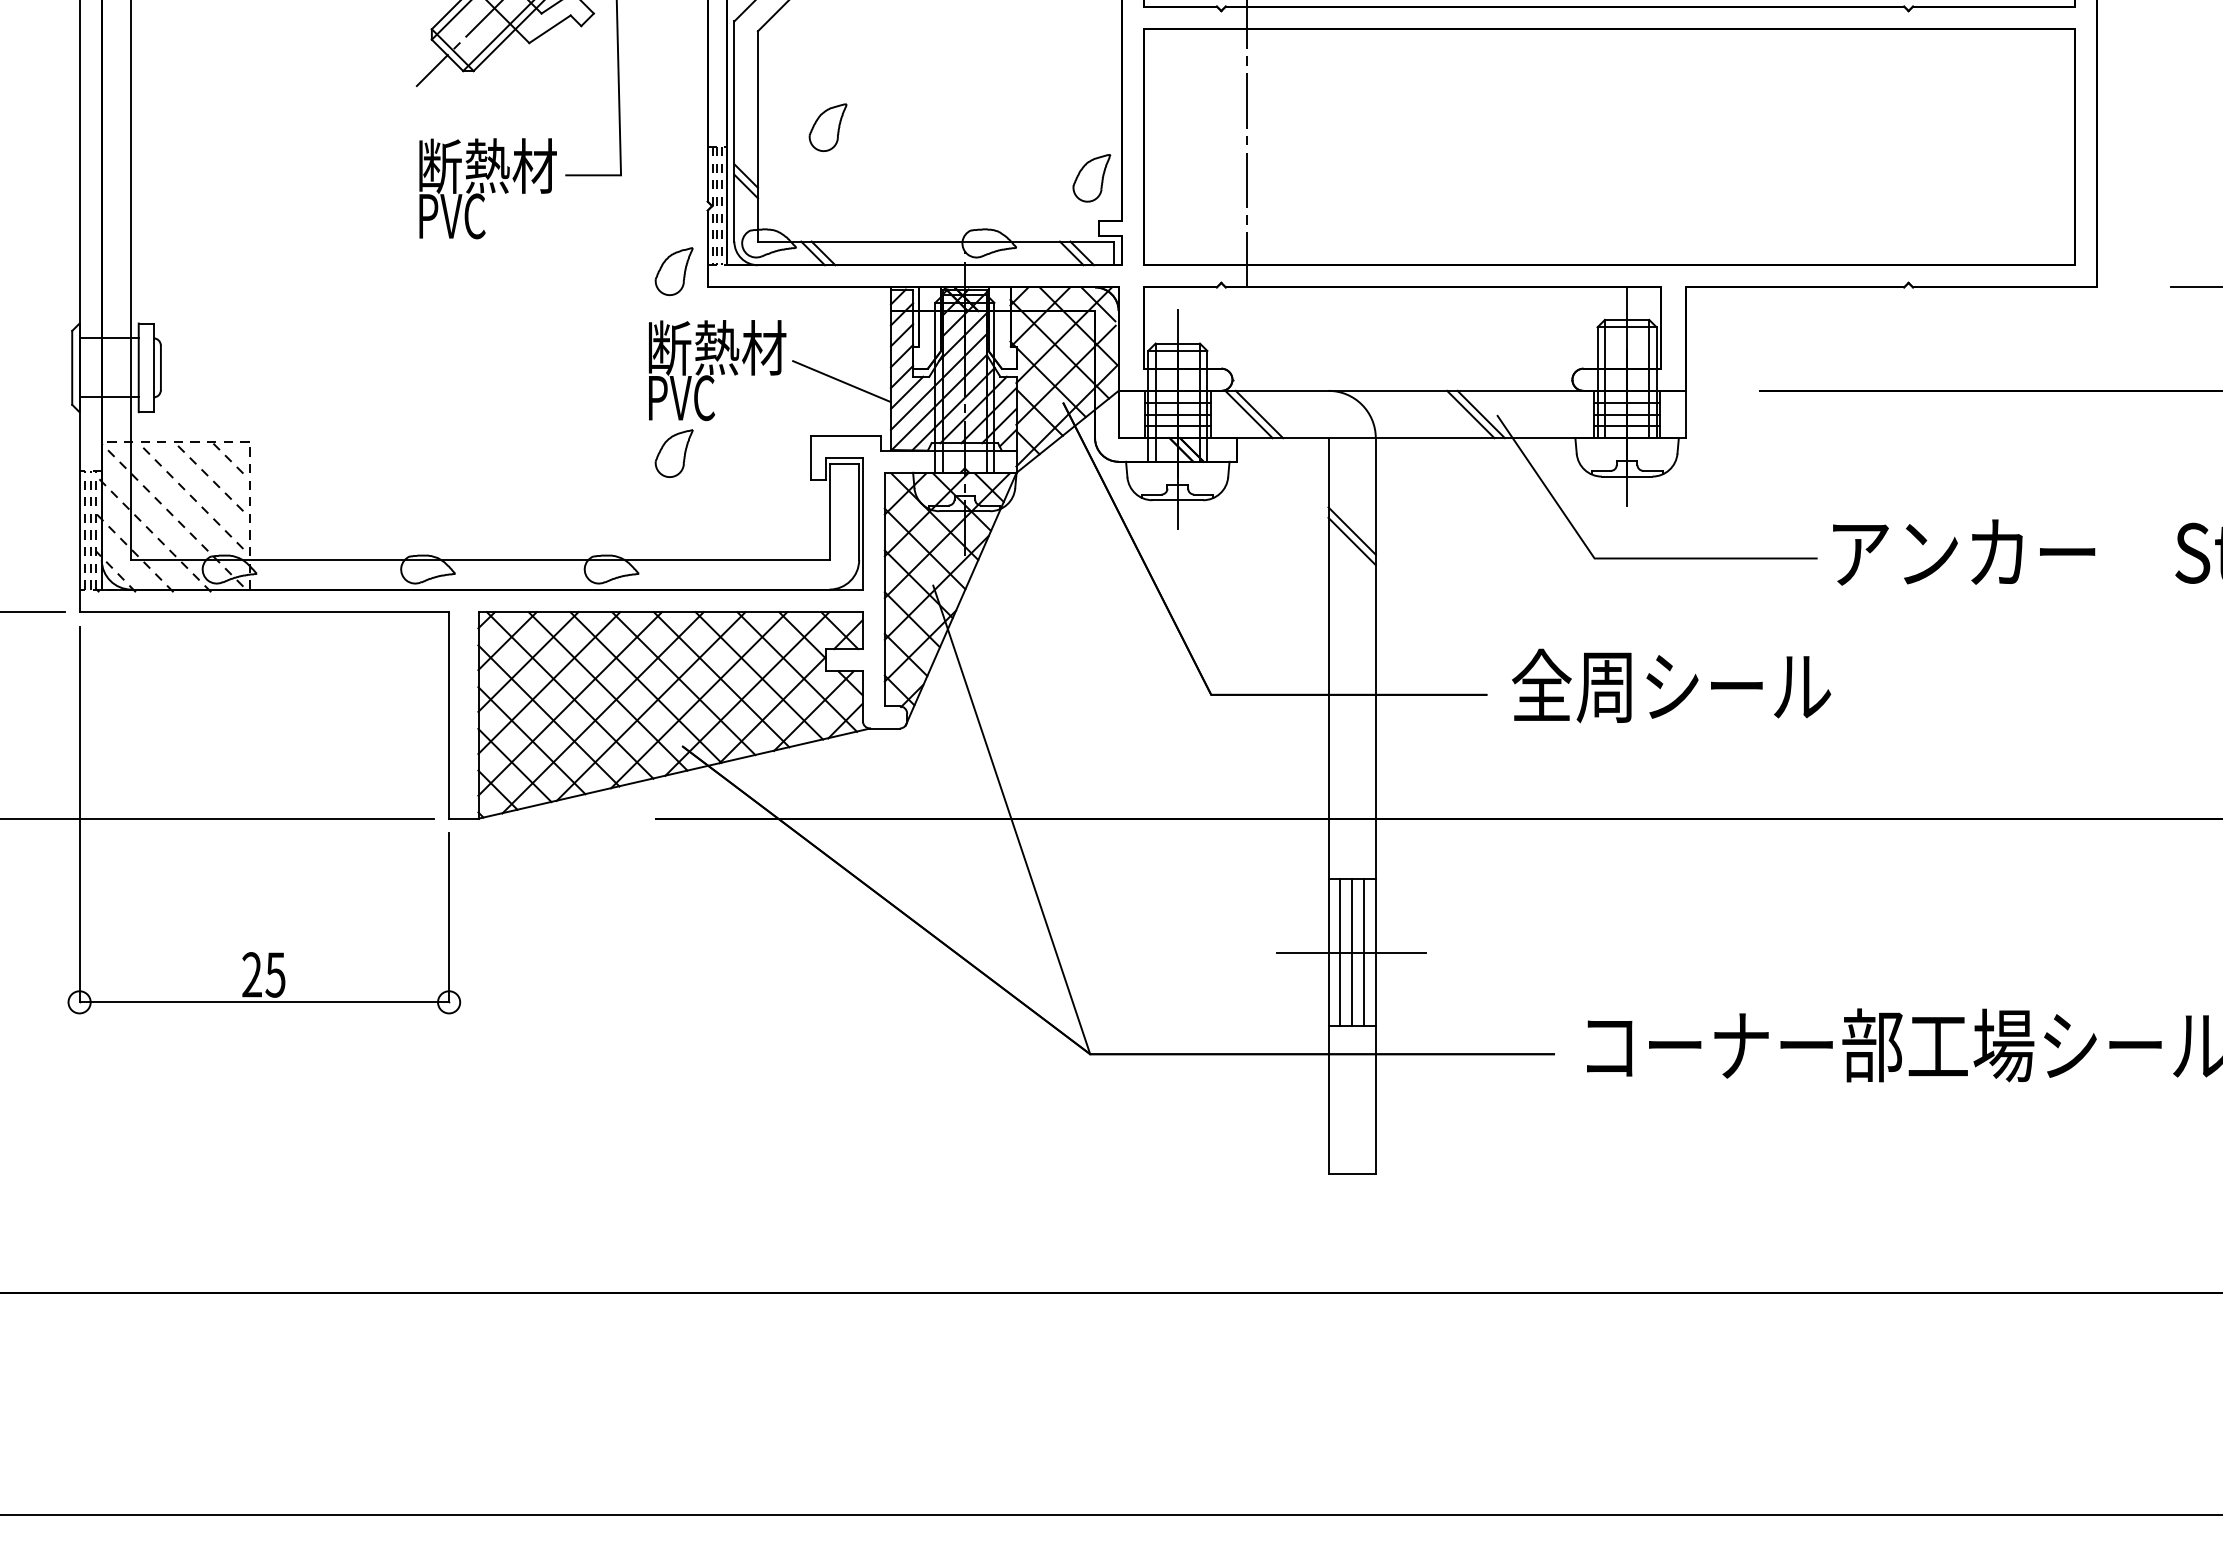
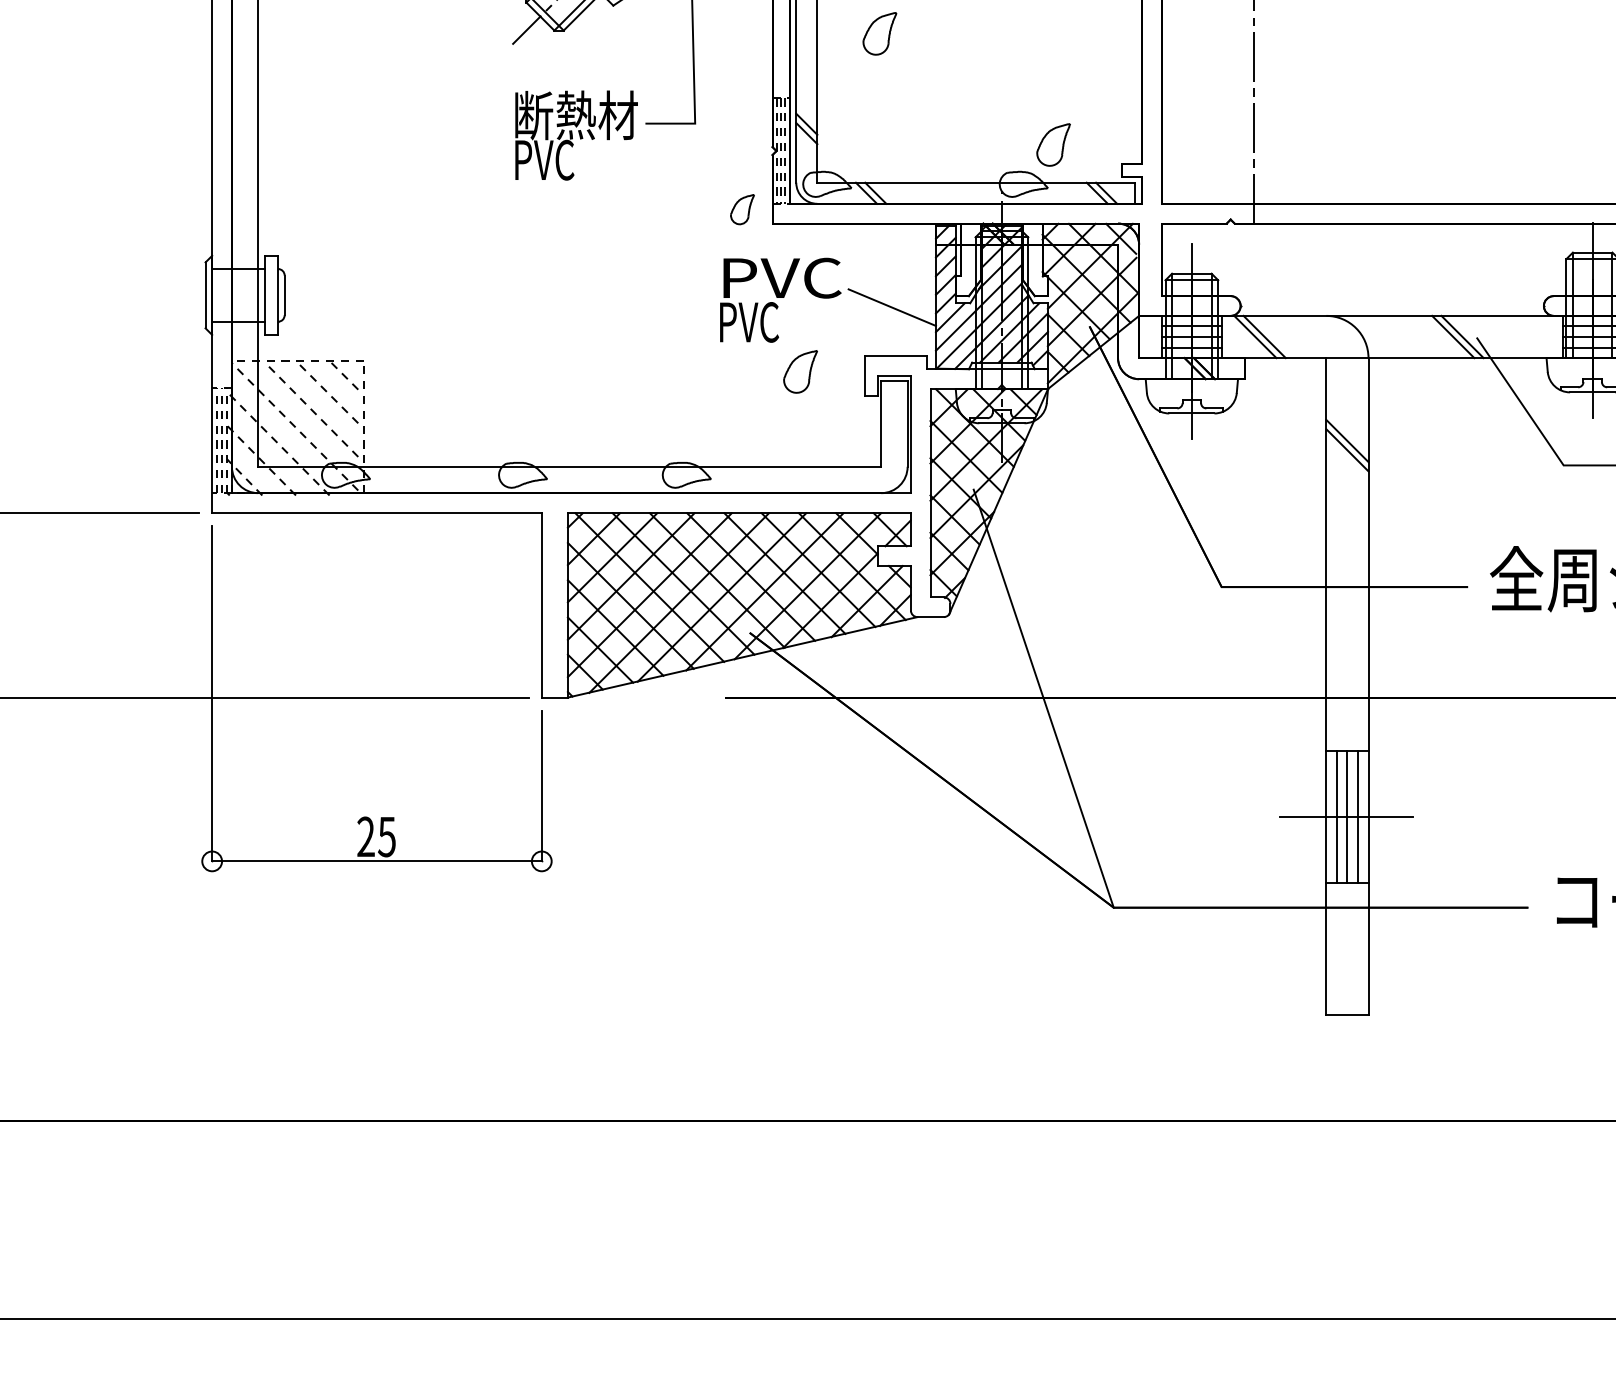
part: (827, 127) -> (879, 33), moved
part: (1091, 178) -> (1053, 145), moved
part: (673, 271) -> (741, 209), size x0.7
text: (717, 347) -> (781, 277), 断熱材 -> PVC
part: (673, 453) -> (799, 371), moved

